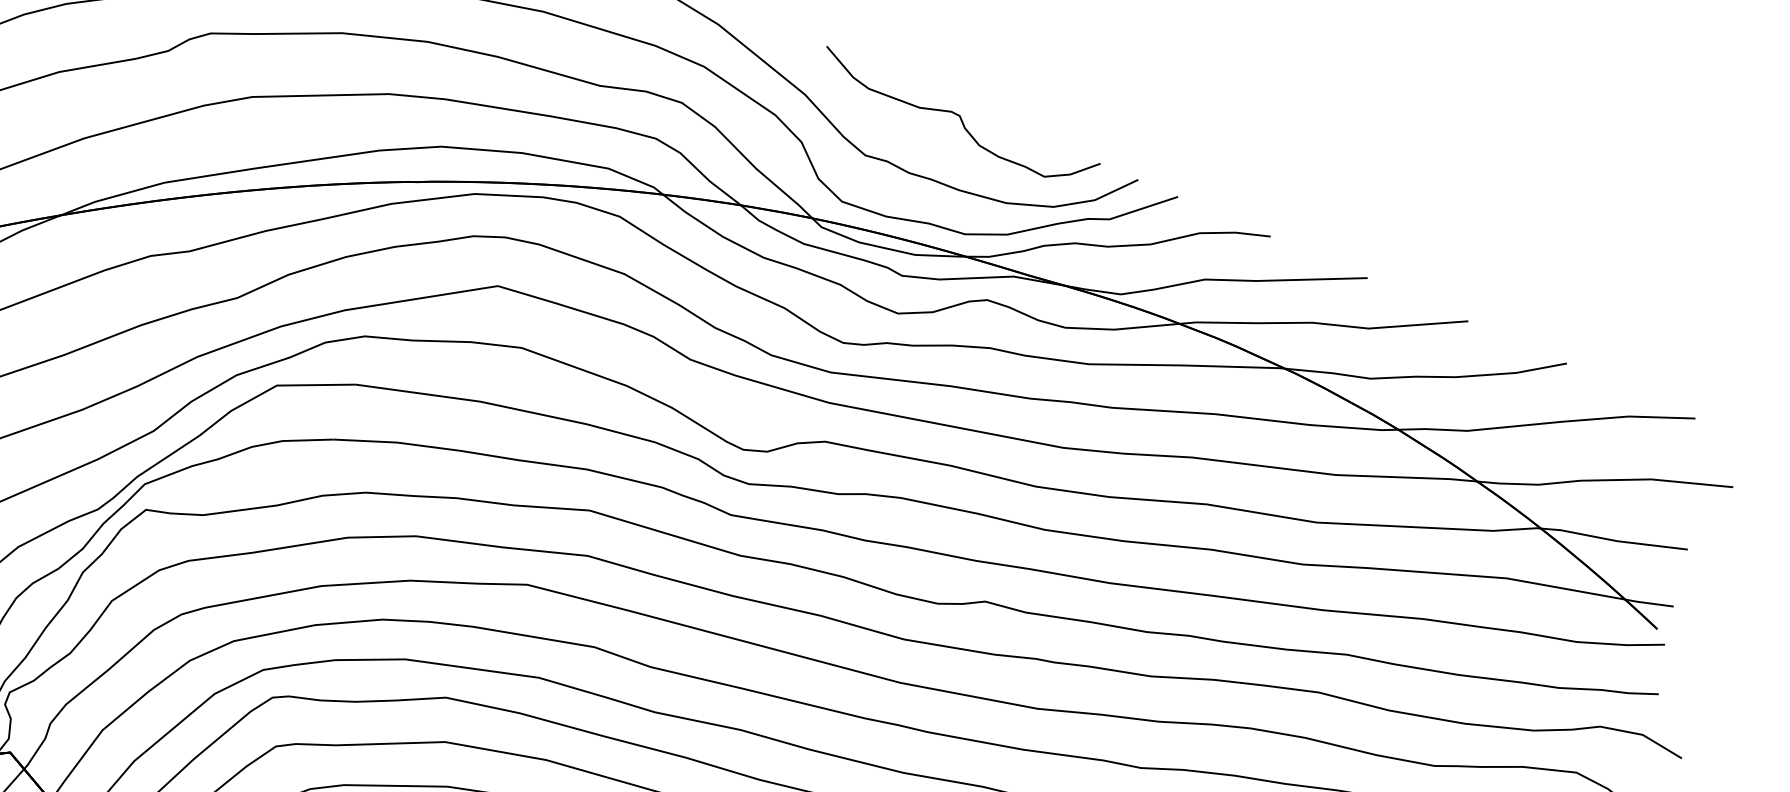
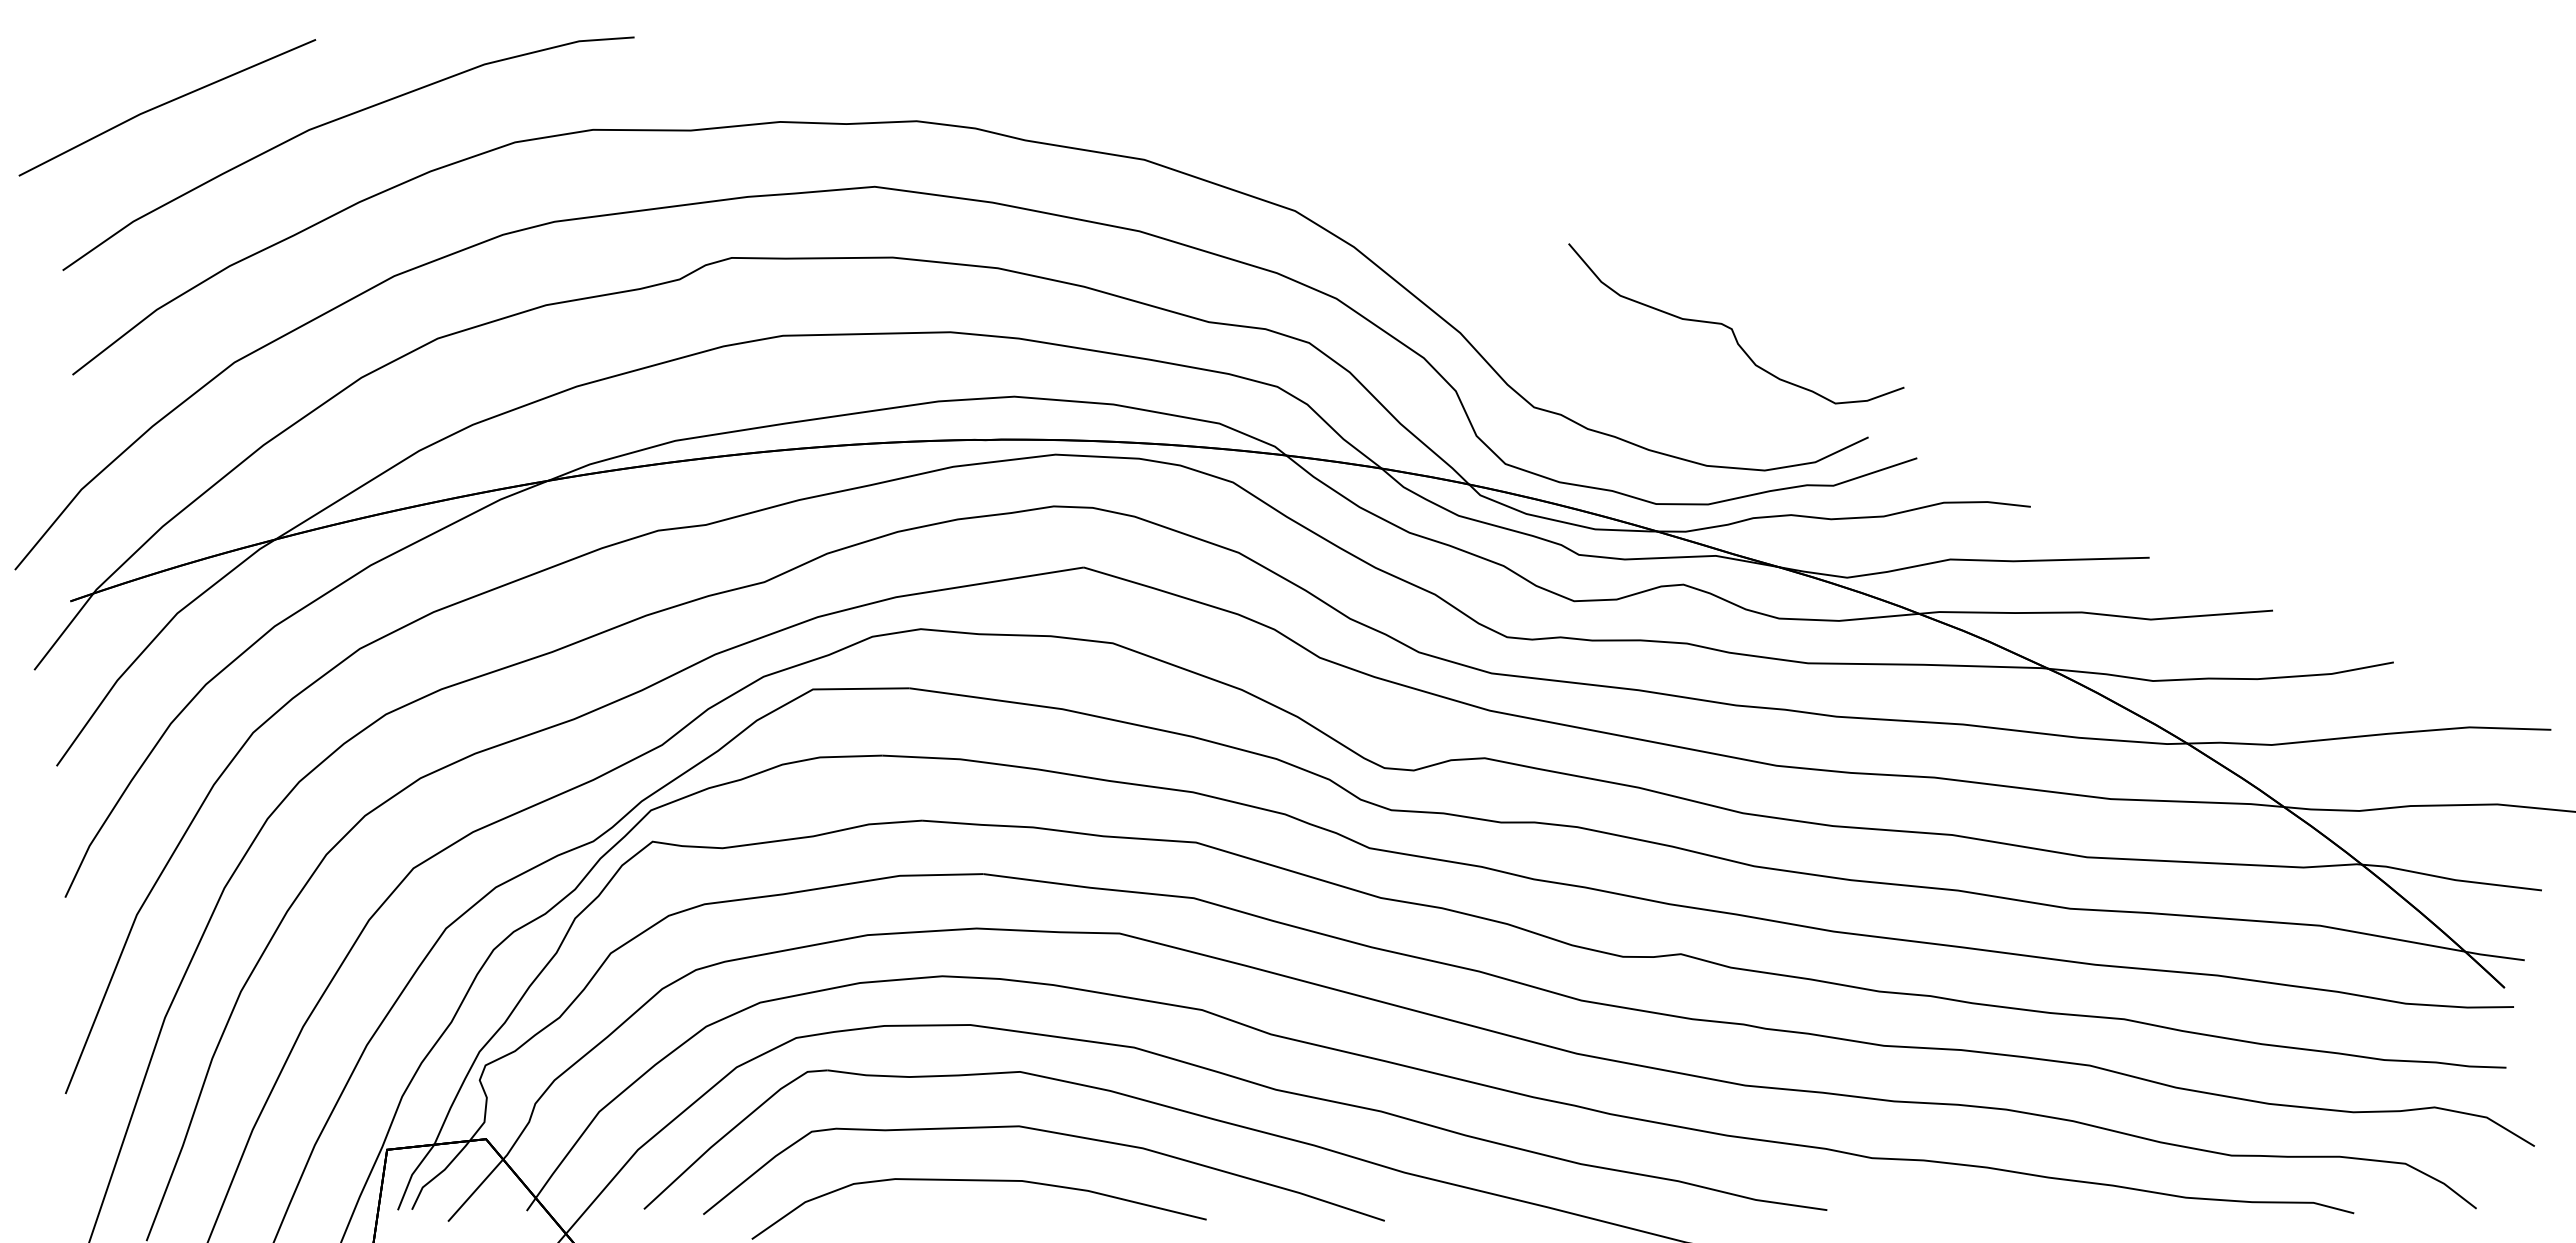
curve: (959, 114) -> (1731, 327), moved

